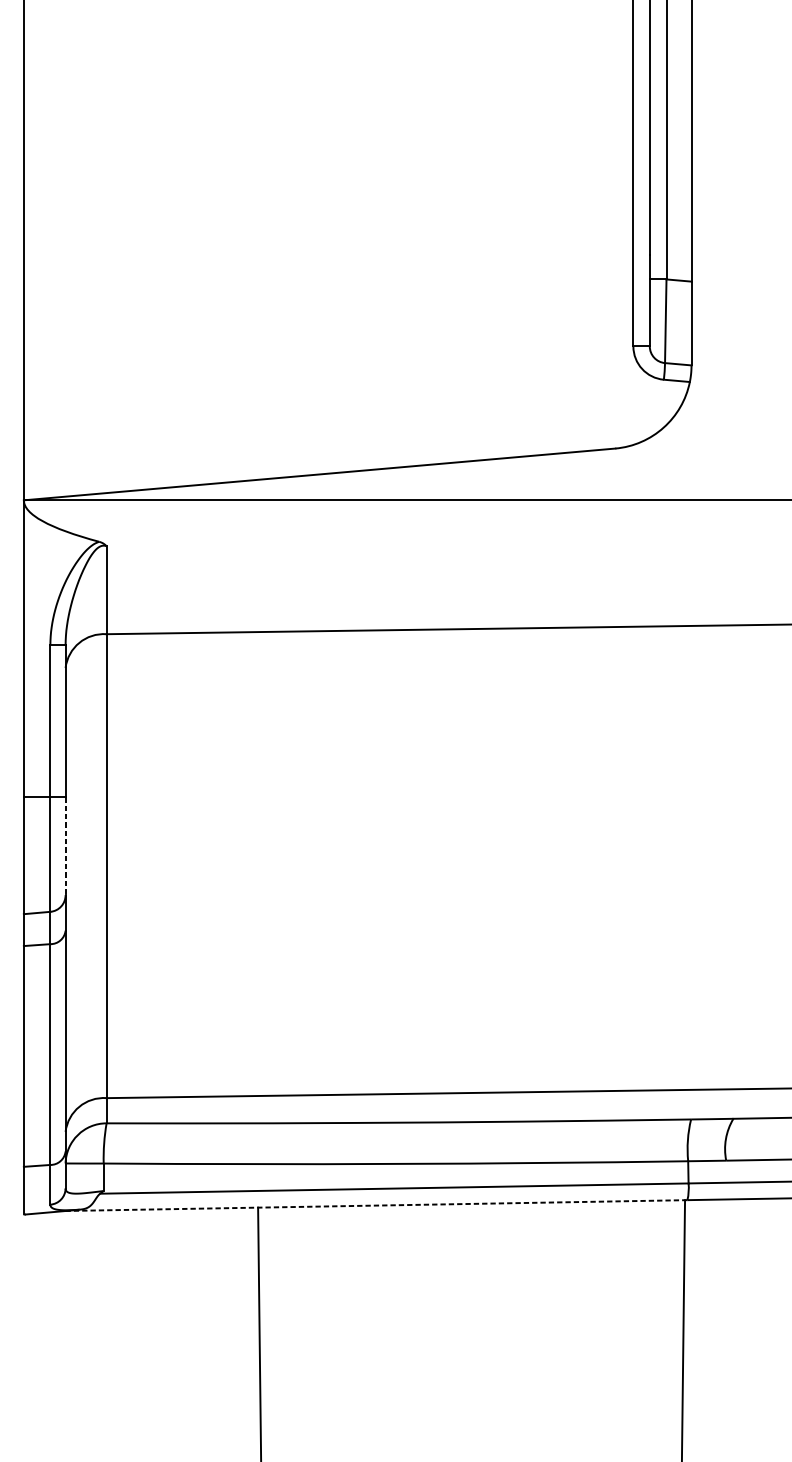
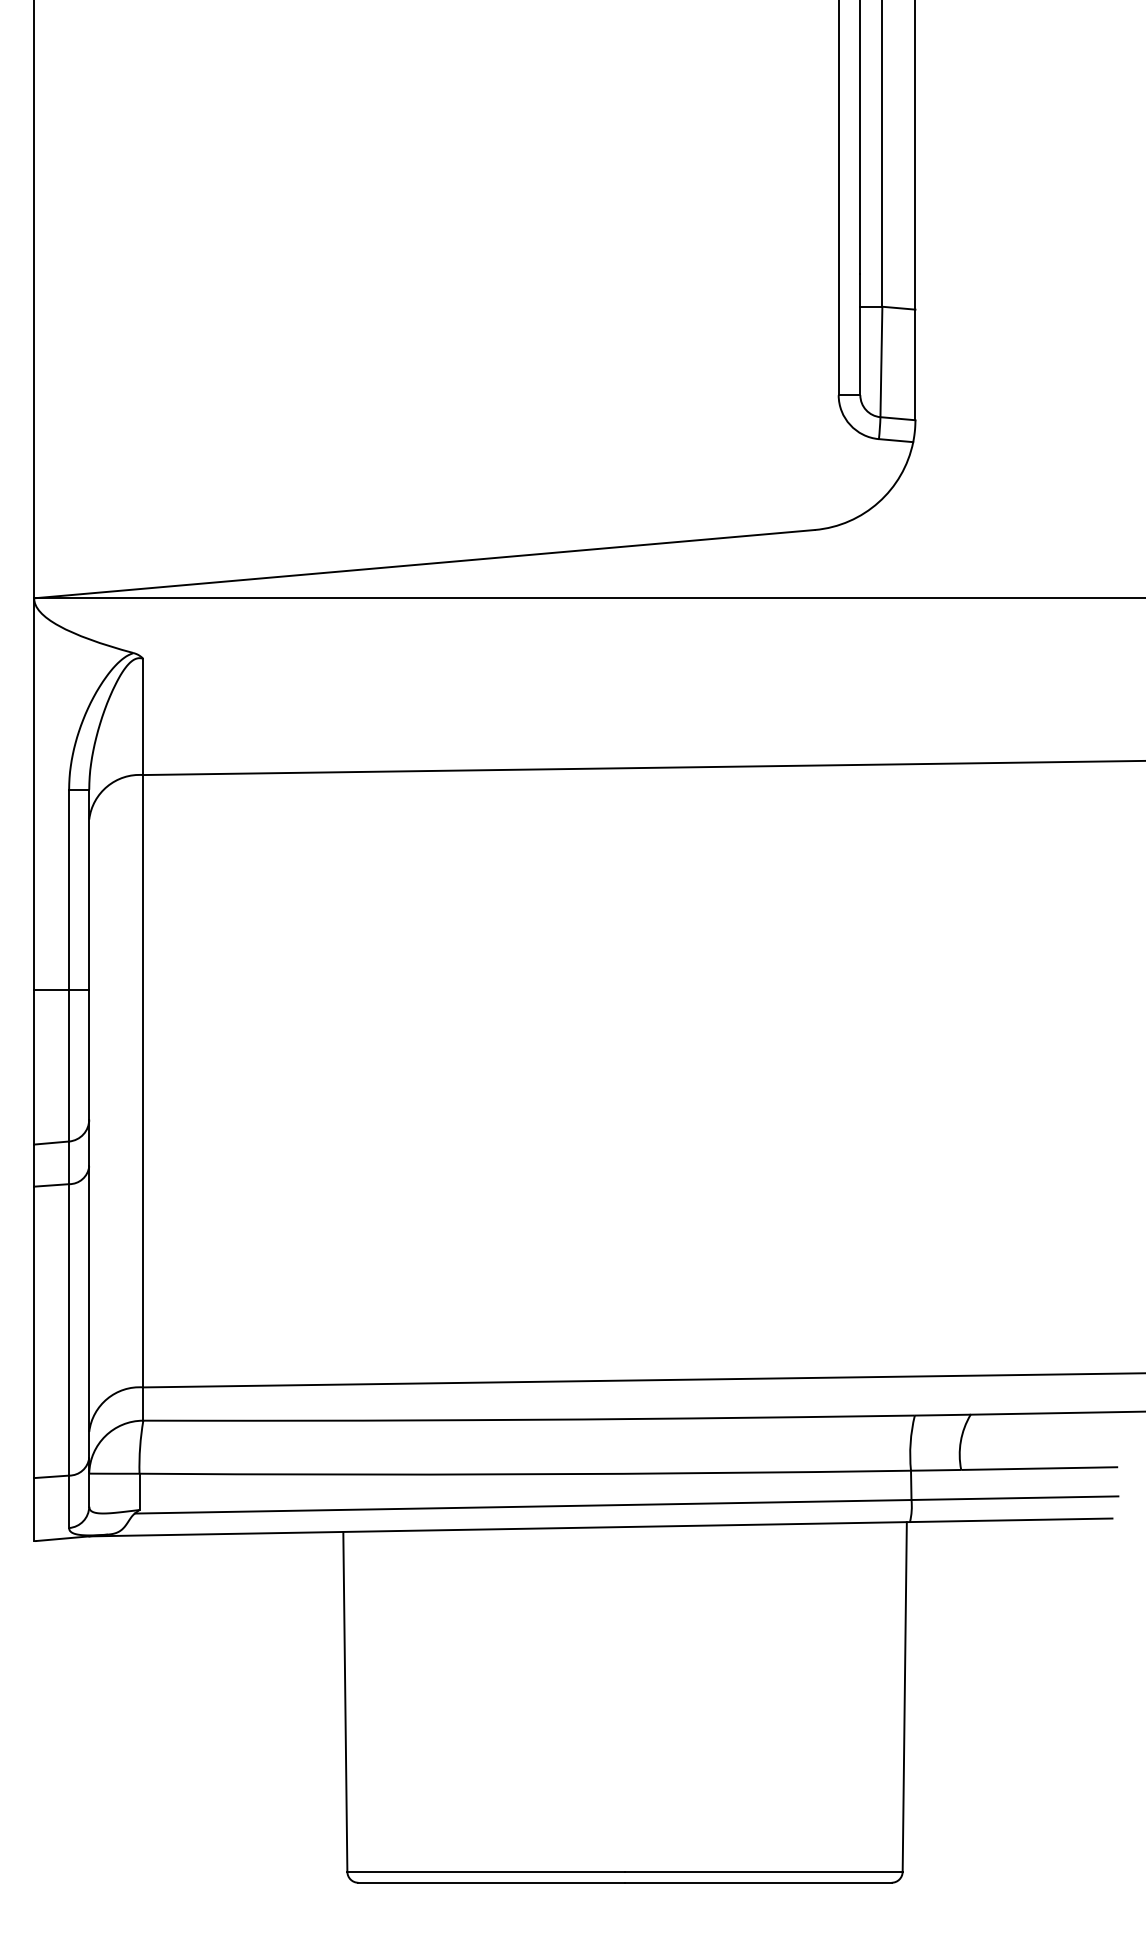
line: (65, 845) -> (89, 1054), dashed -> solid
line: (376, 1205) -> (499, 1529), dashed -> solid

